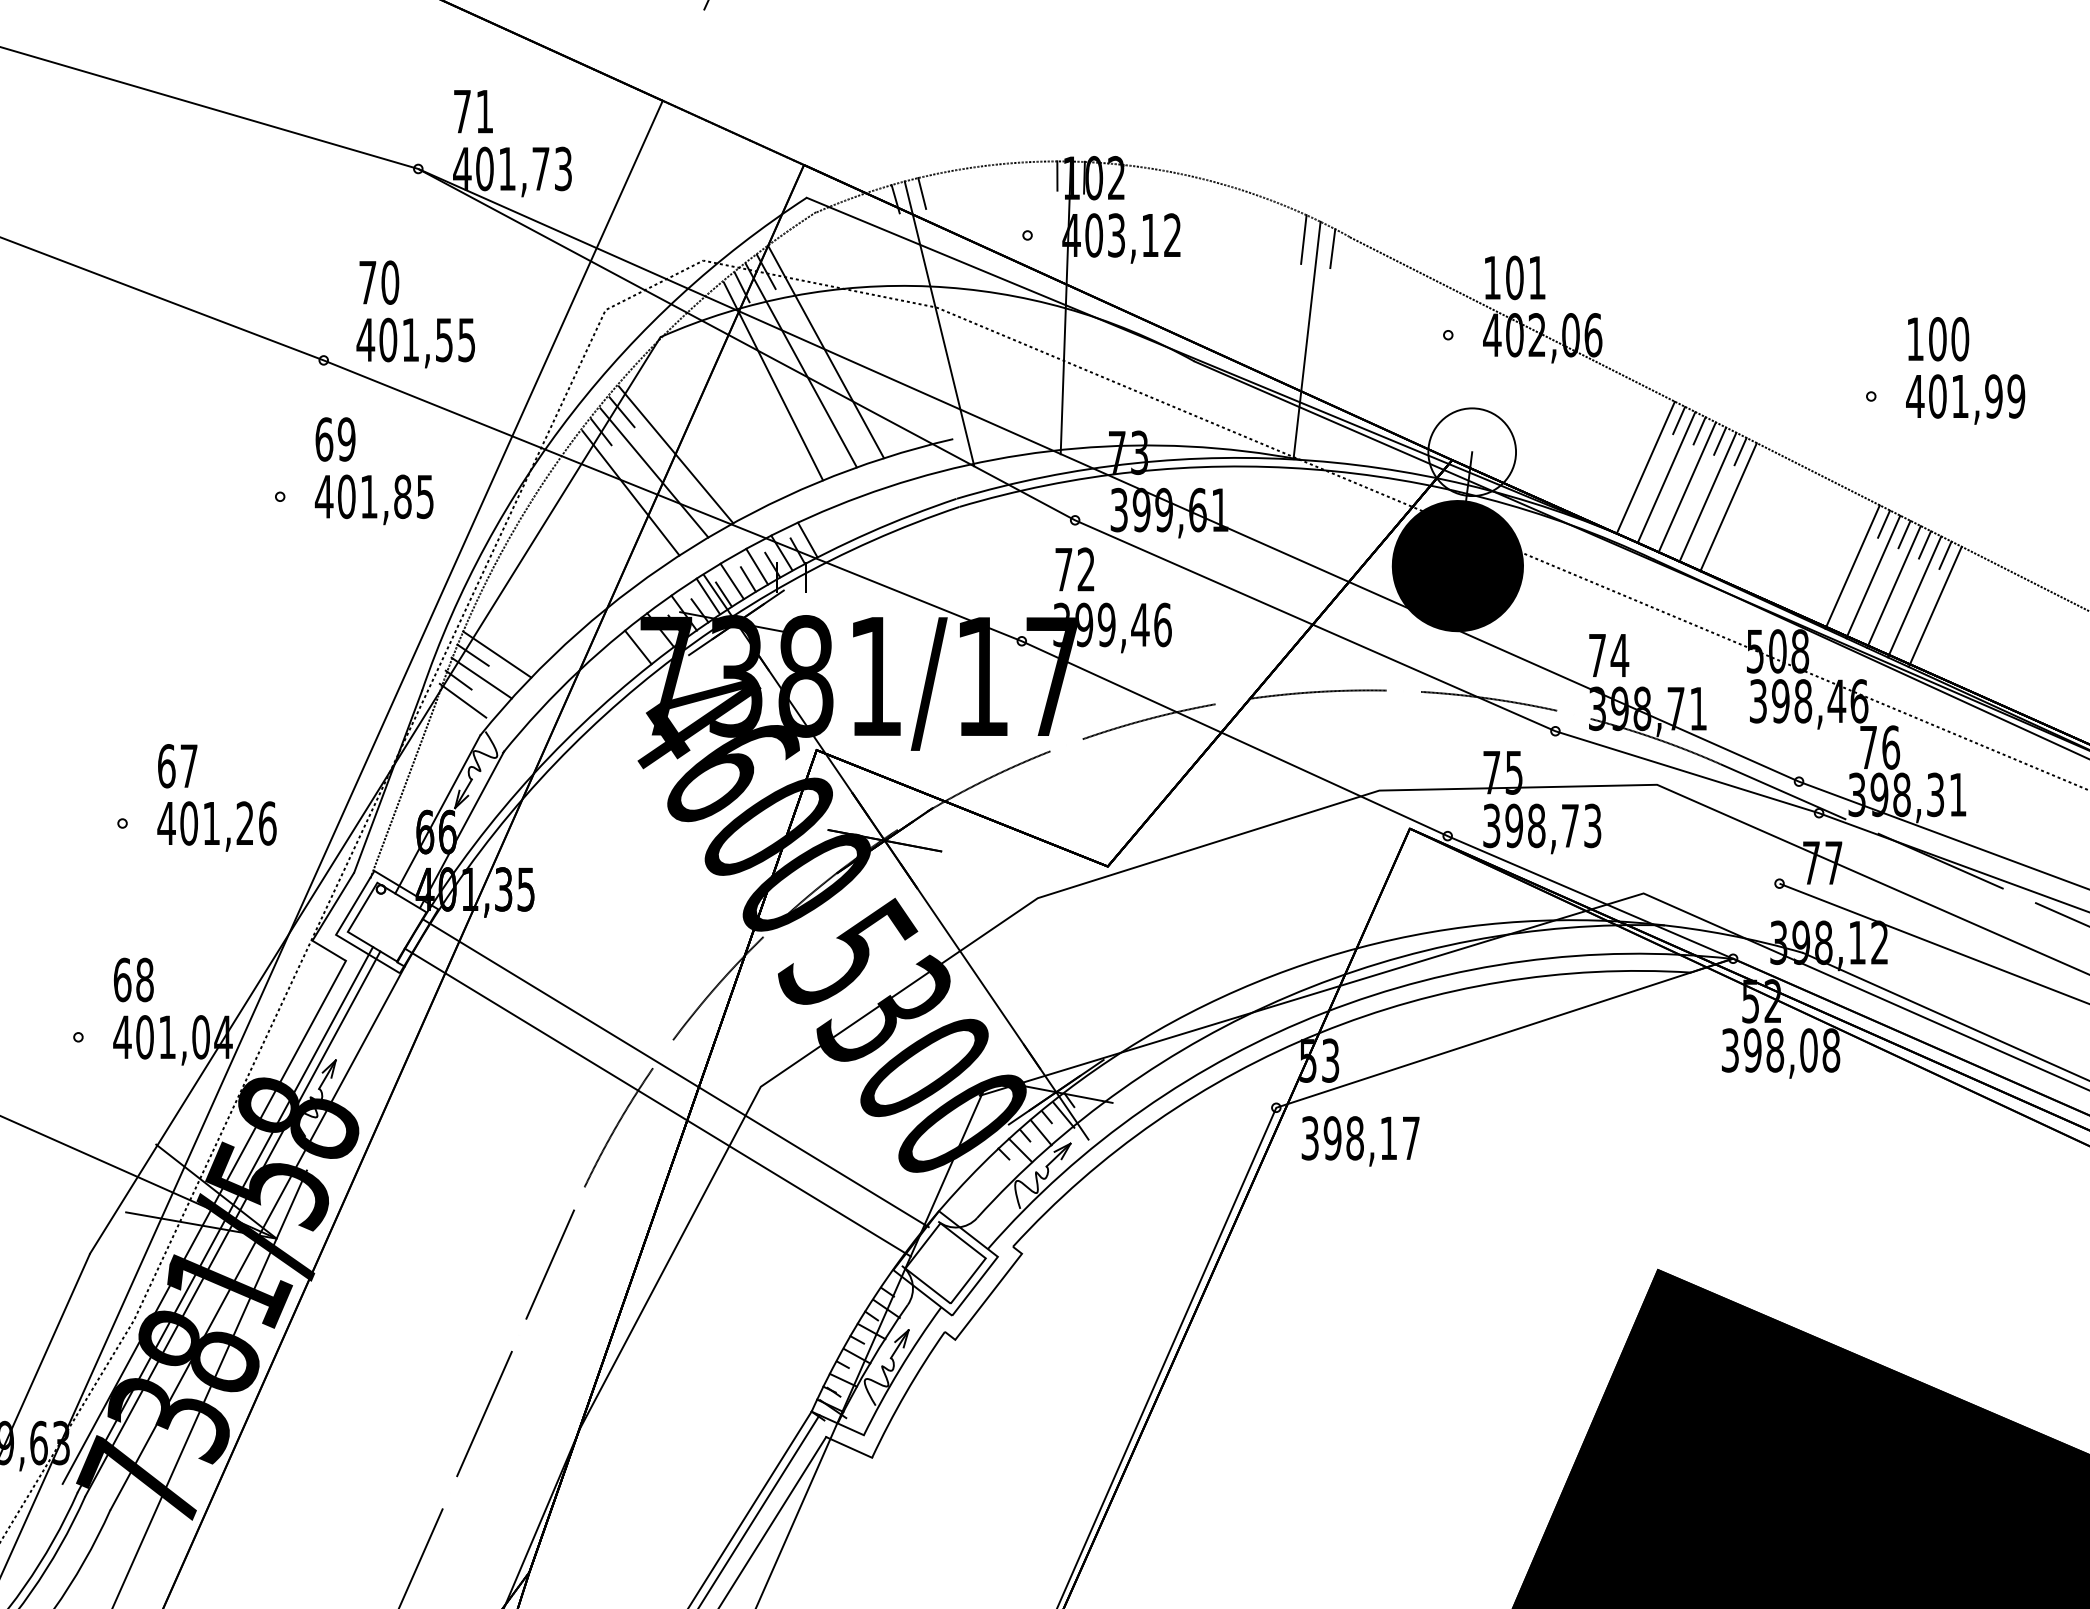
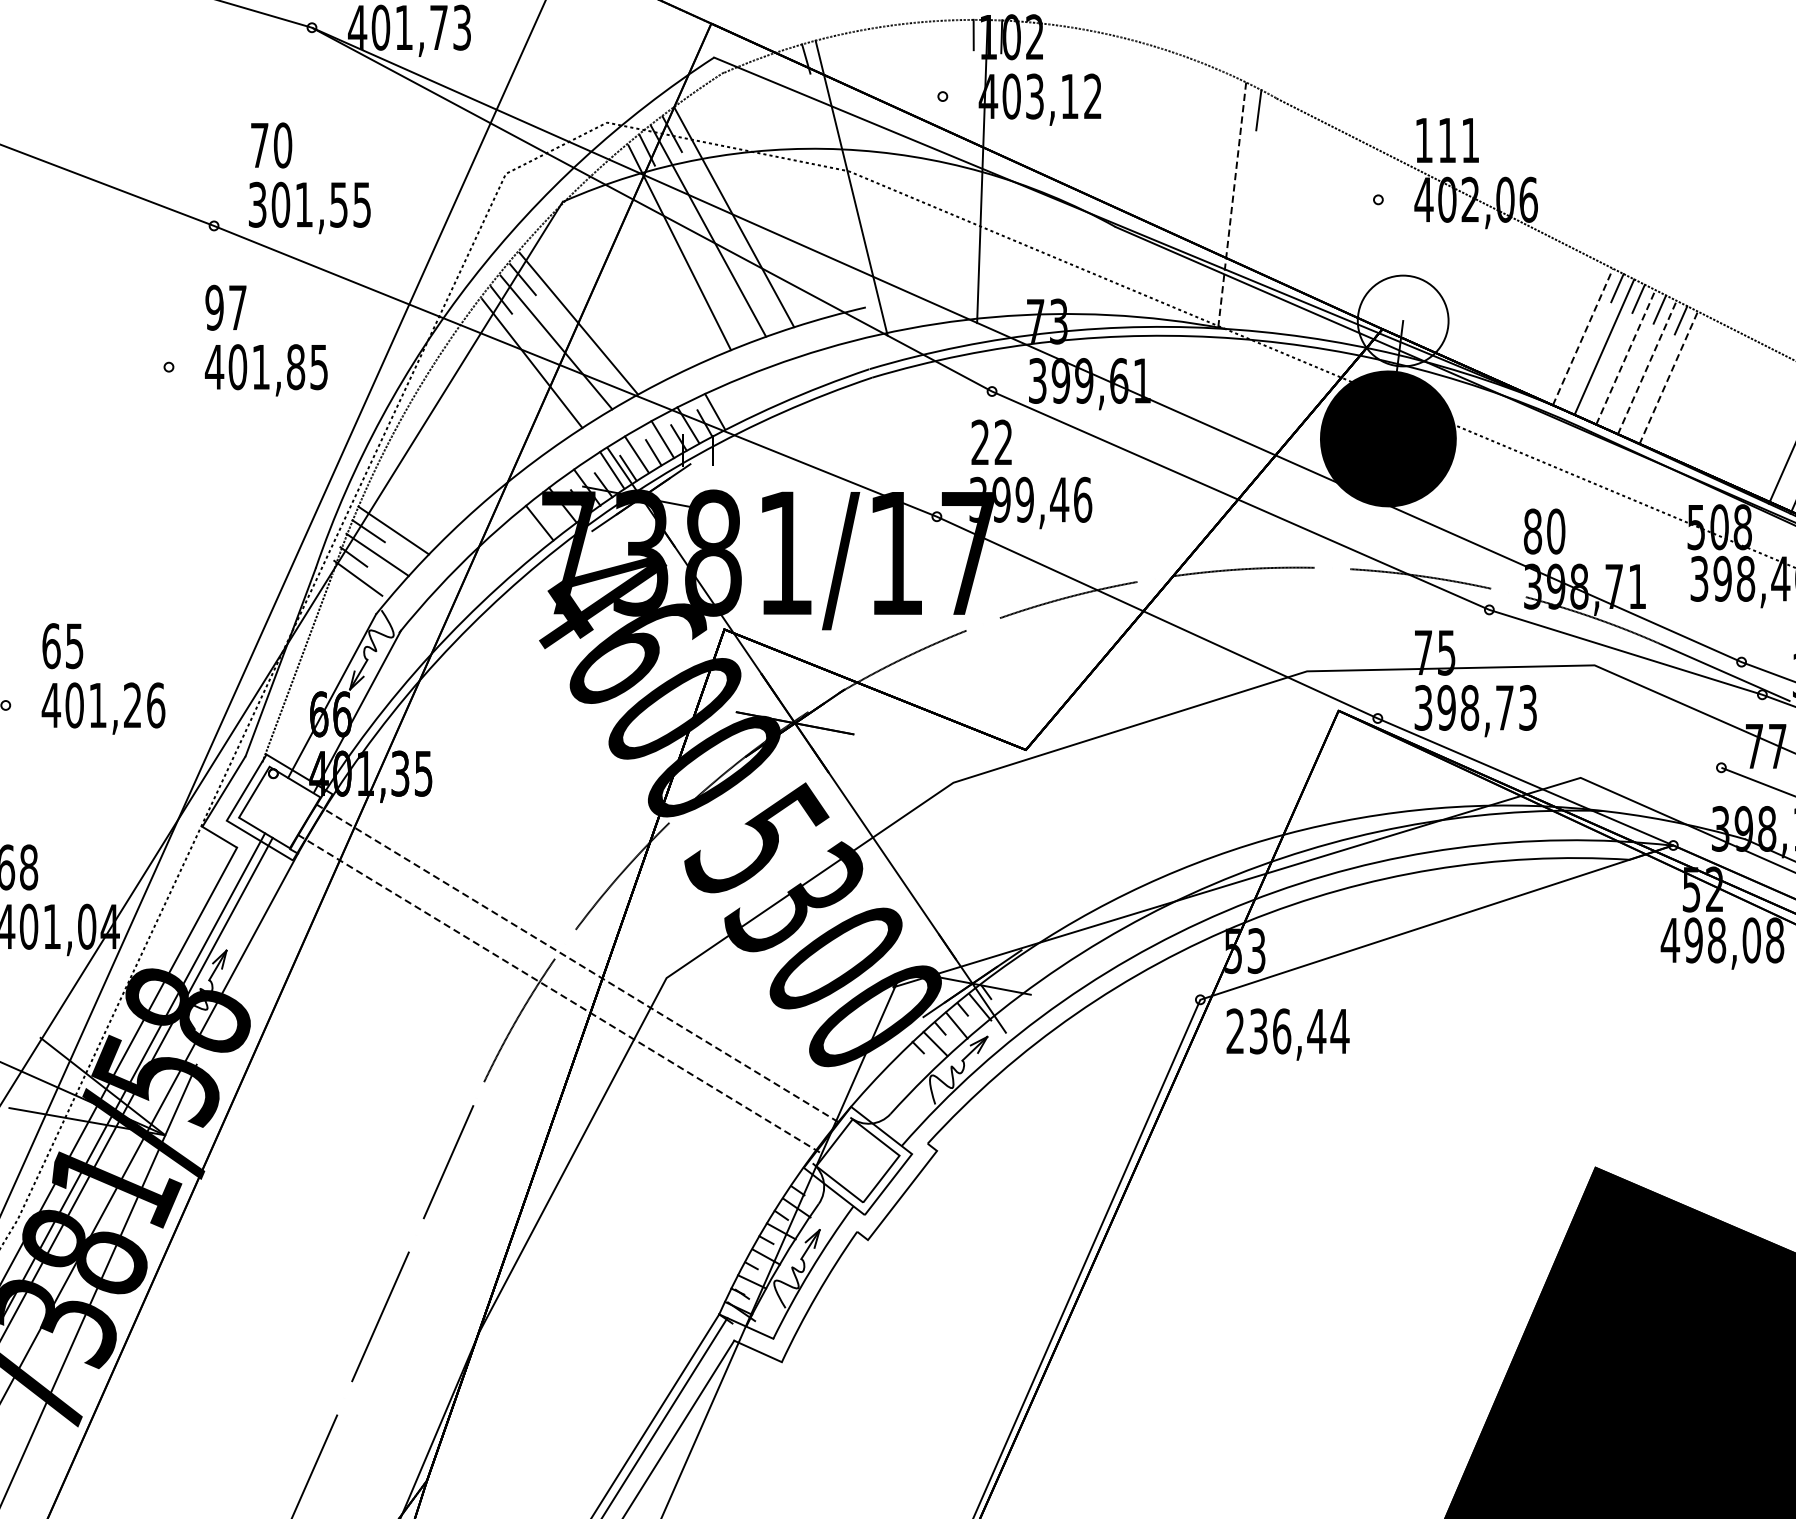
line: (922, 193) -> (834, 53), removed
line: (1303, 239) -> (1228, 100), removed
text: (1514, 277) -> (1446, 140), 101 -> 111
text: (365, 339) -> (257, 204), 401,55 -> 301,55
line: (1307, 340) -> (1232, 205), solid -> dashed
text: (335, 439) -> (226, 307), 69 -> 97
line: (1646, 467) -> (1583, 336), solid -> dashed
line: (1687, 487) -> (1626, 357), solid -> dashed
line: (1708, 496) -> (1647, 366), solid -> dashed
line: (1728, 507) -> (1668, 378), solid -> dashed
text: (1063, 569) -> (980, 442), 72 -> 22
text: (1608, 655) -> (1544, 531), 74 -> 80
text: (188, 766) -> (74, 646), 67 -> 65
text: (1730, 1050) -> (1670, 940), 398,08 -> 498,08
line: (676, 1073) -> (579, 964), solid -> dashed
line: (658, 1102) -> (560, 994), solid -> dashed
text: (1360, 1138) -> (1287, 1031), 398,17 -> 236,44

